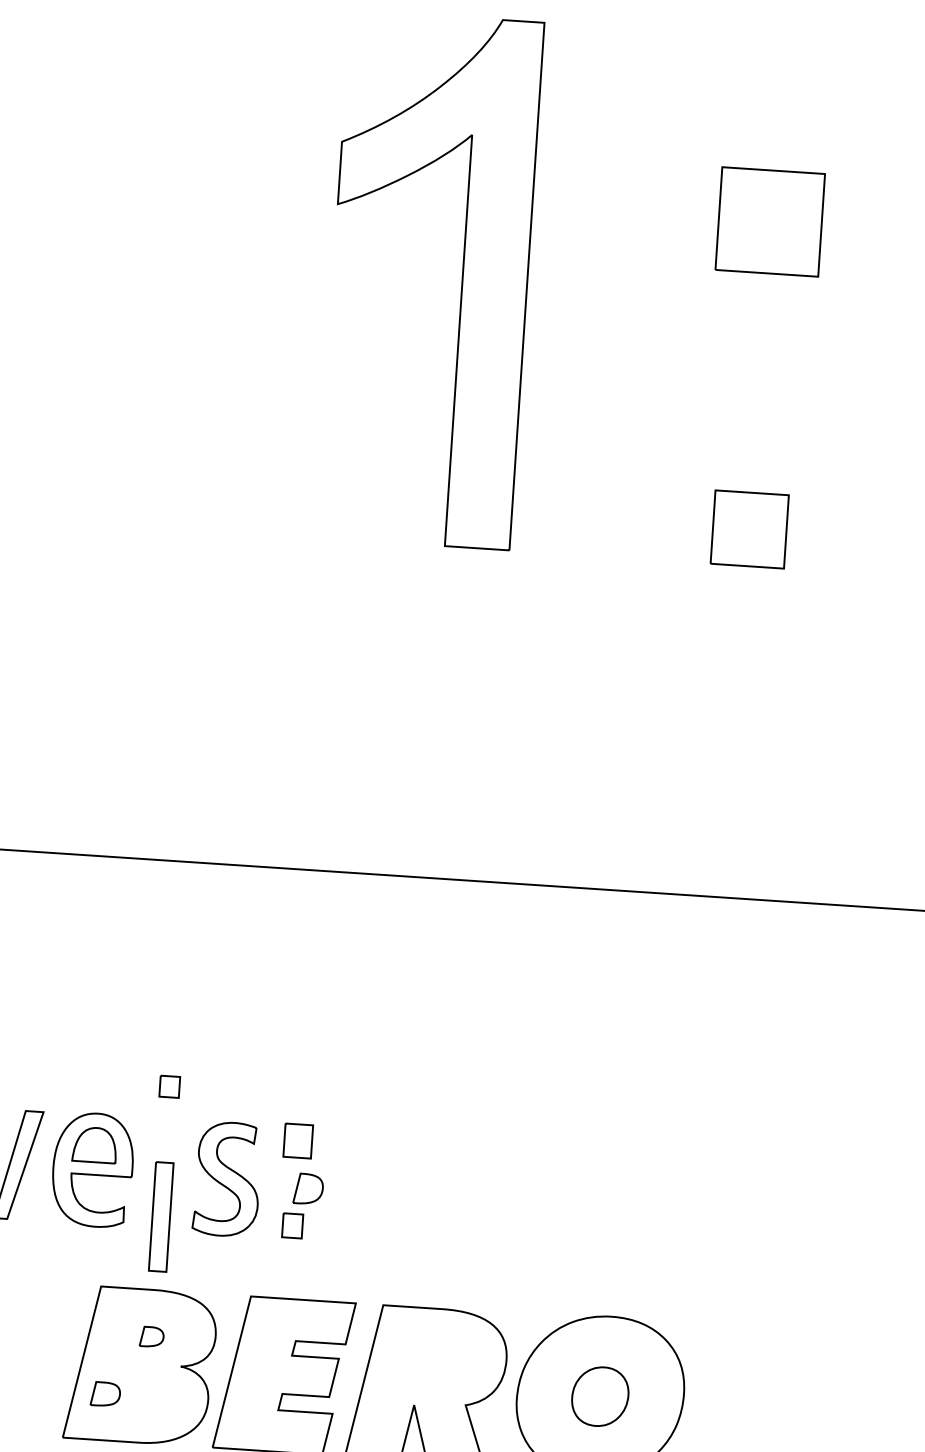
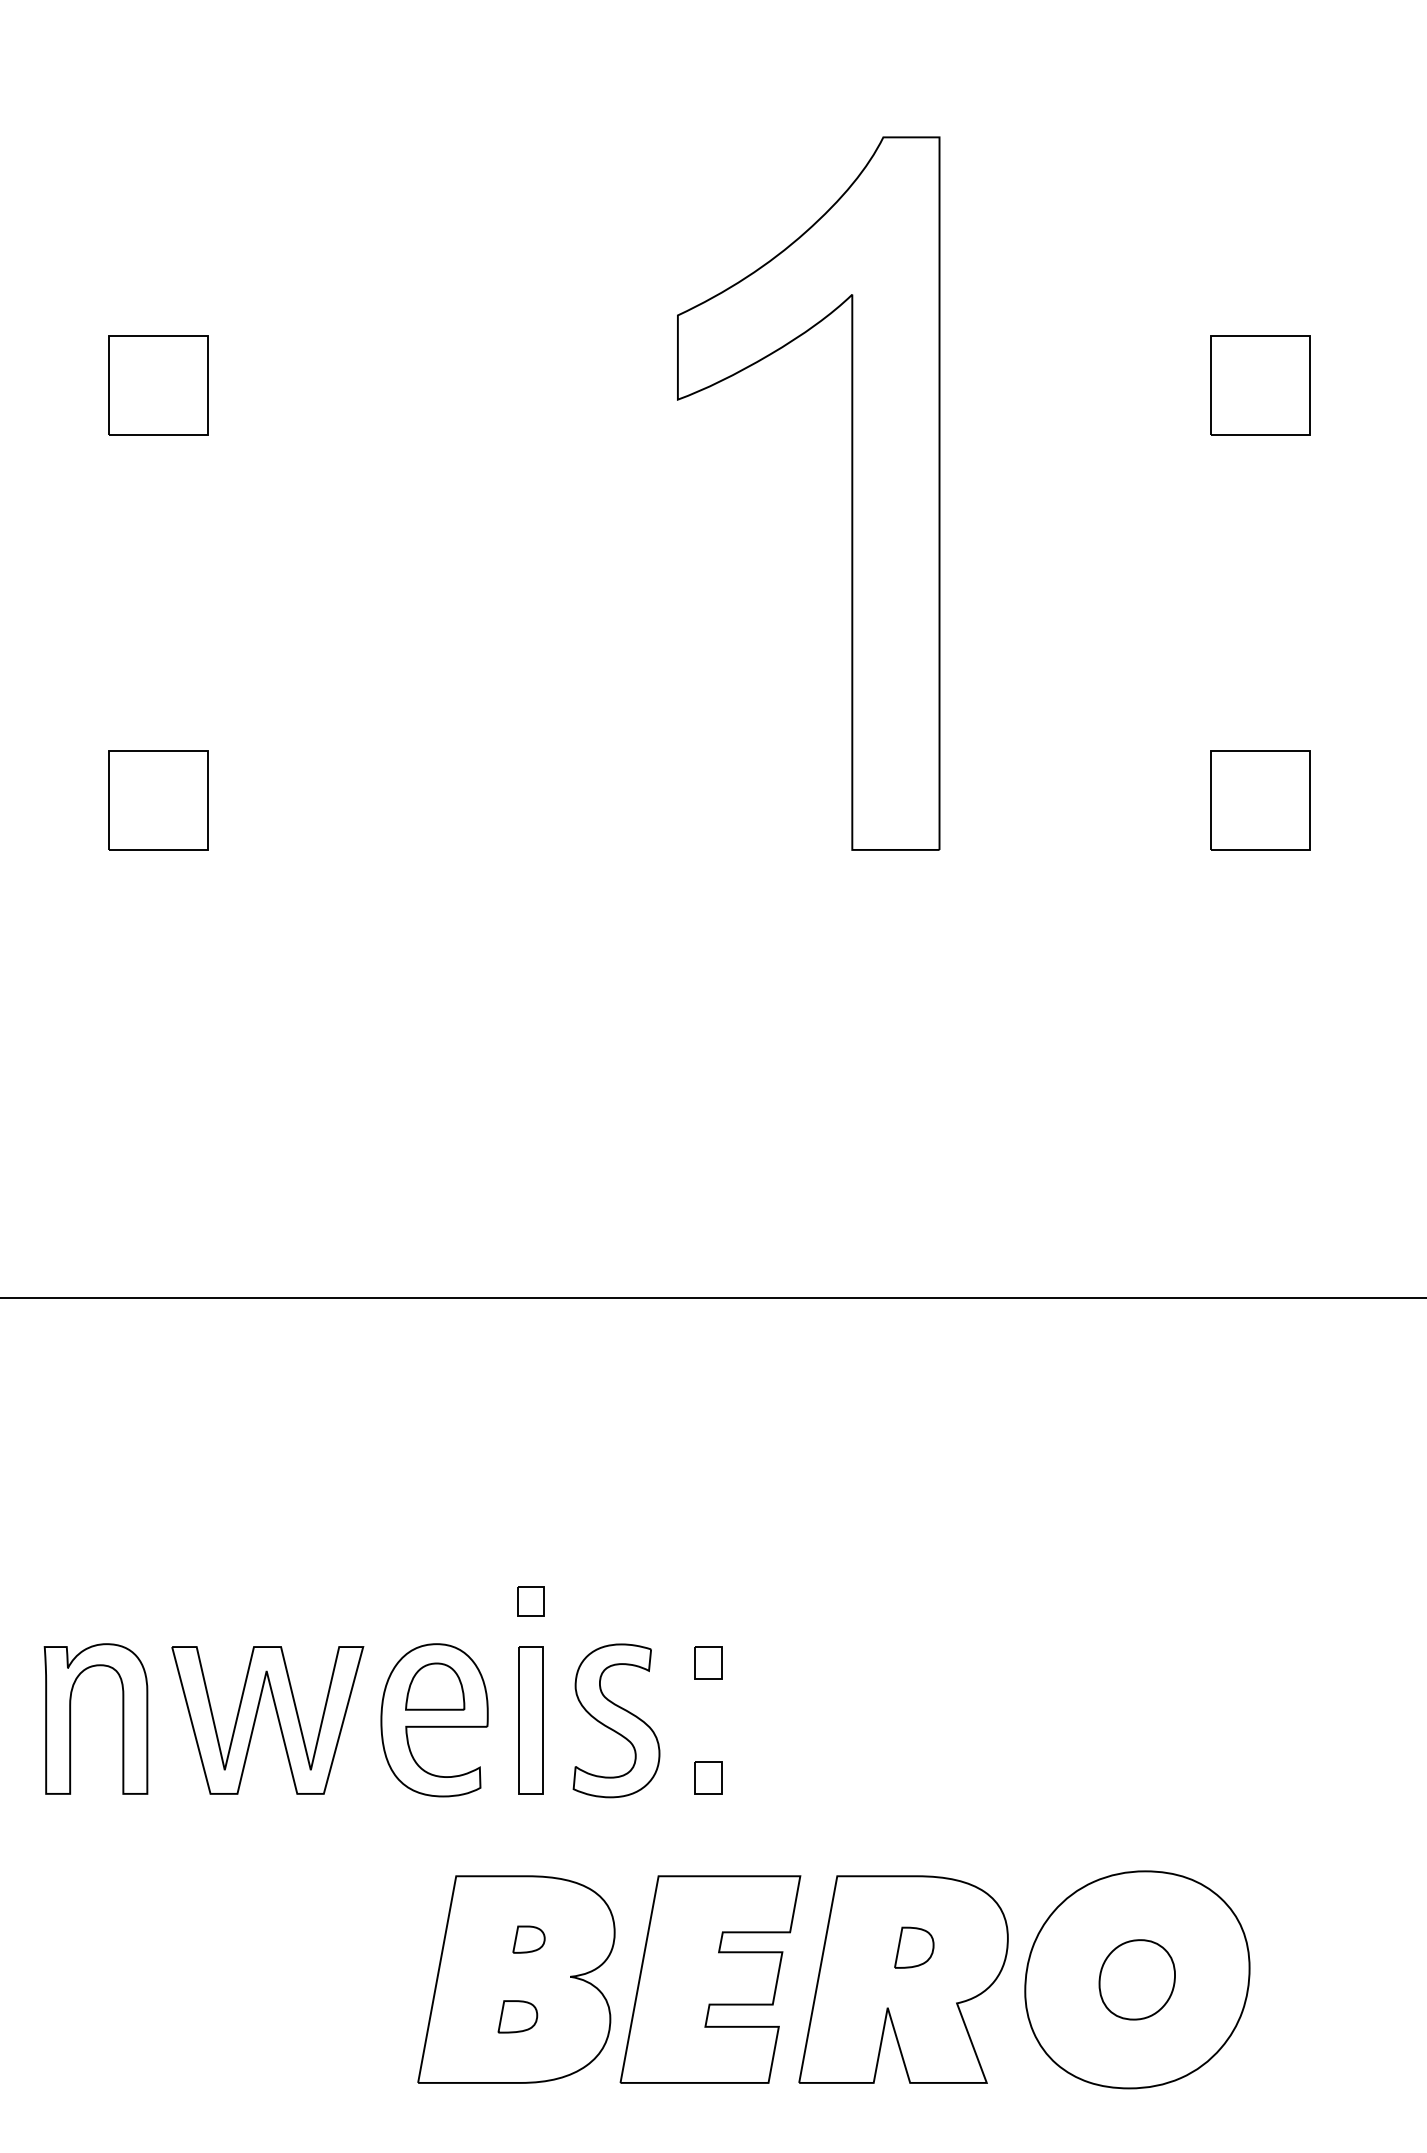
part: (769, 222) -> (1260, 385), size x0.71
part: (298, 1140) -> (708, 1662), size x0.71
part: (308, 1188) -> (914, 1947), moved
part: (161, 1217) -> (530, 1720), moved
part: (105, 1394) -> (517, 2016), moved

